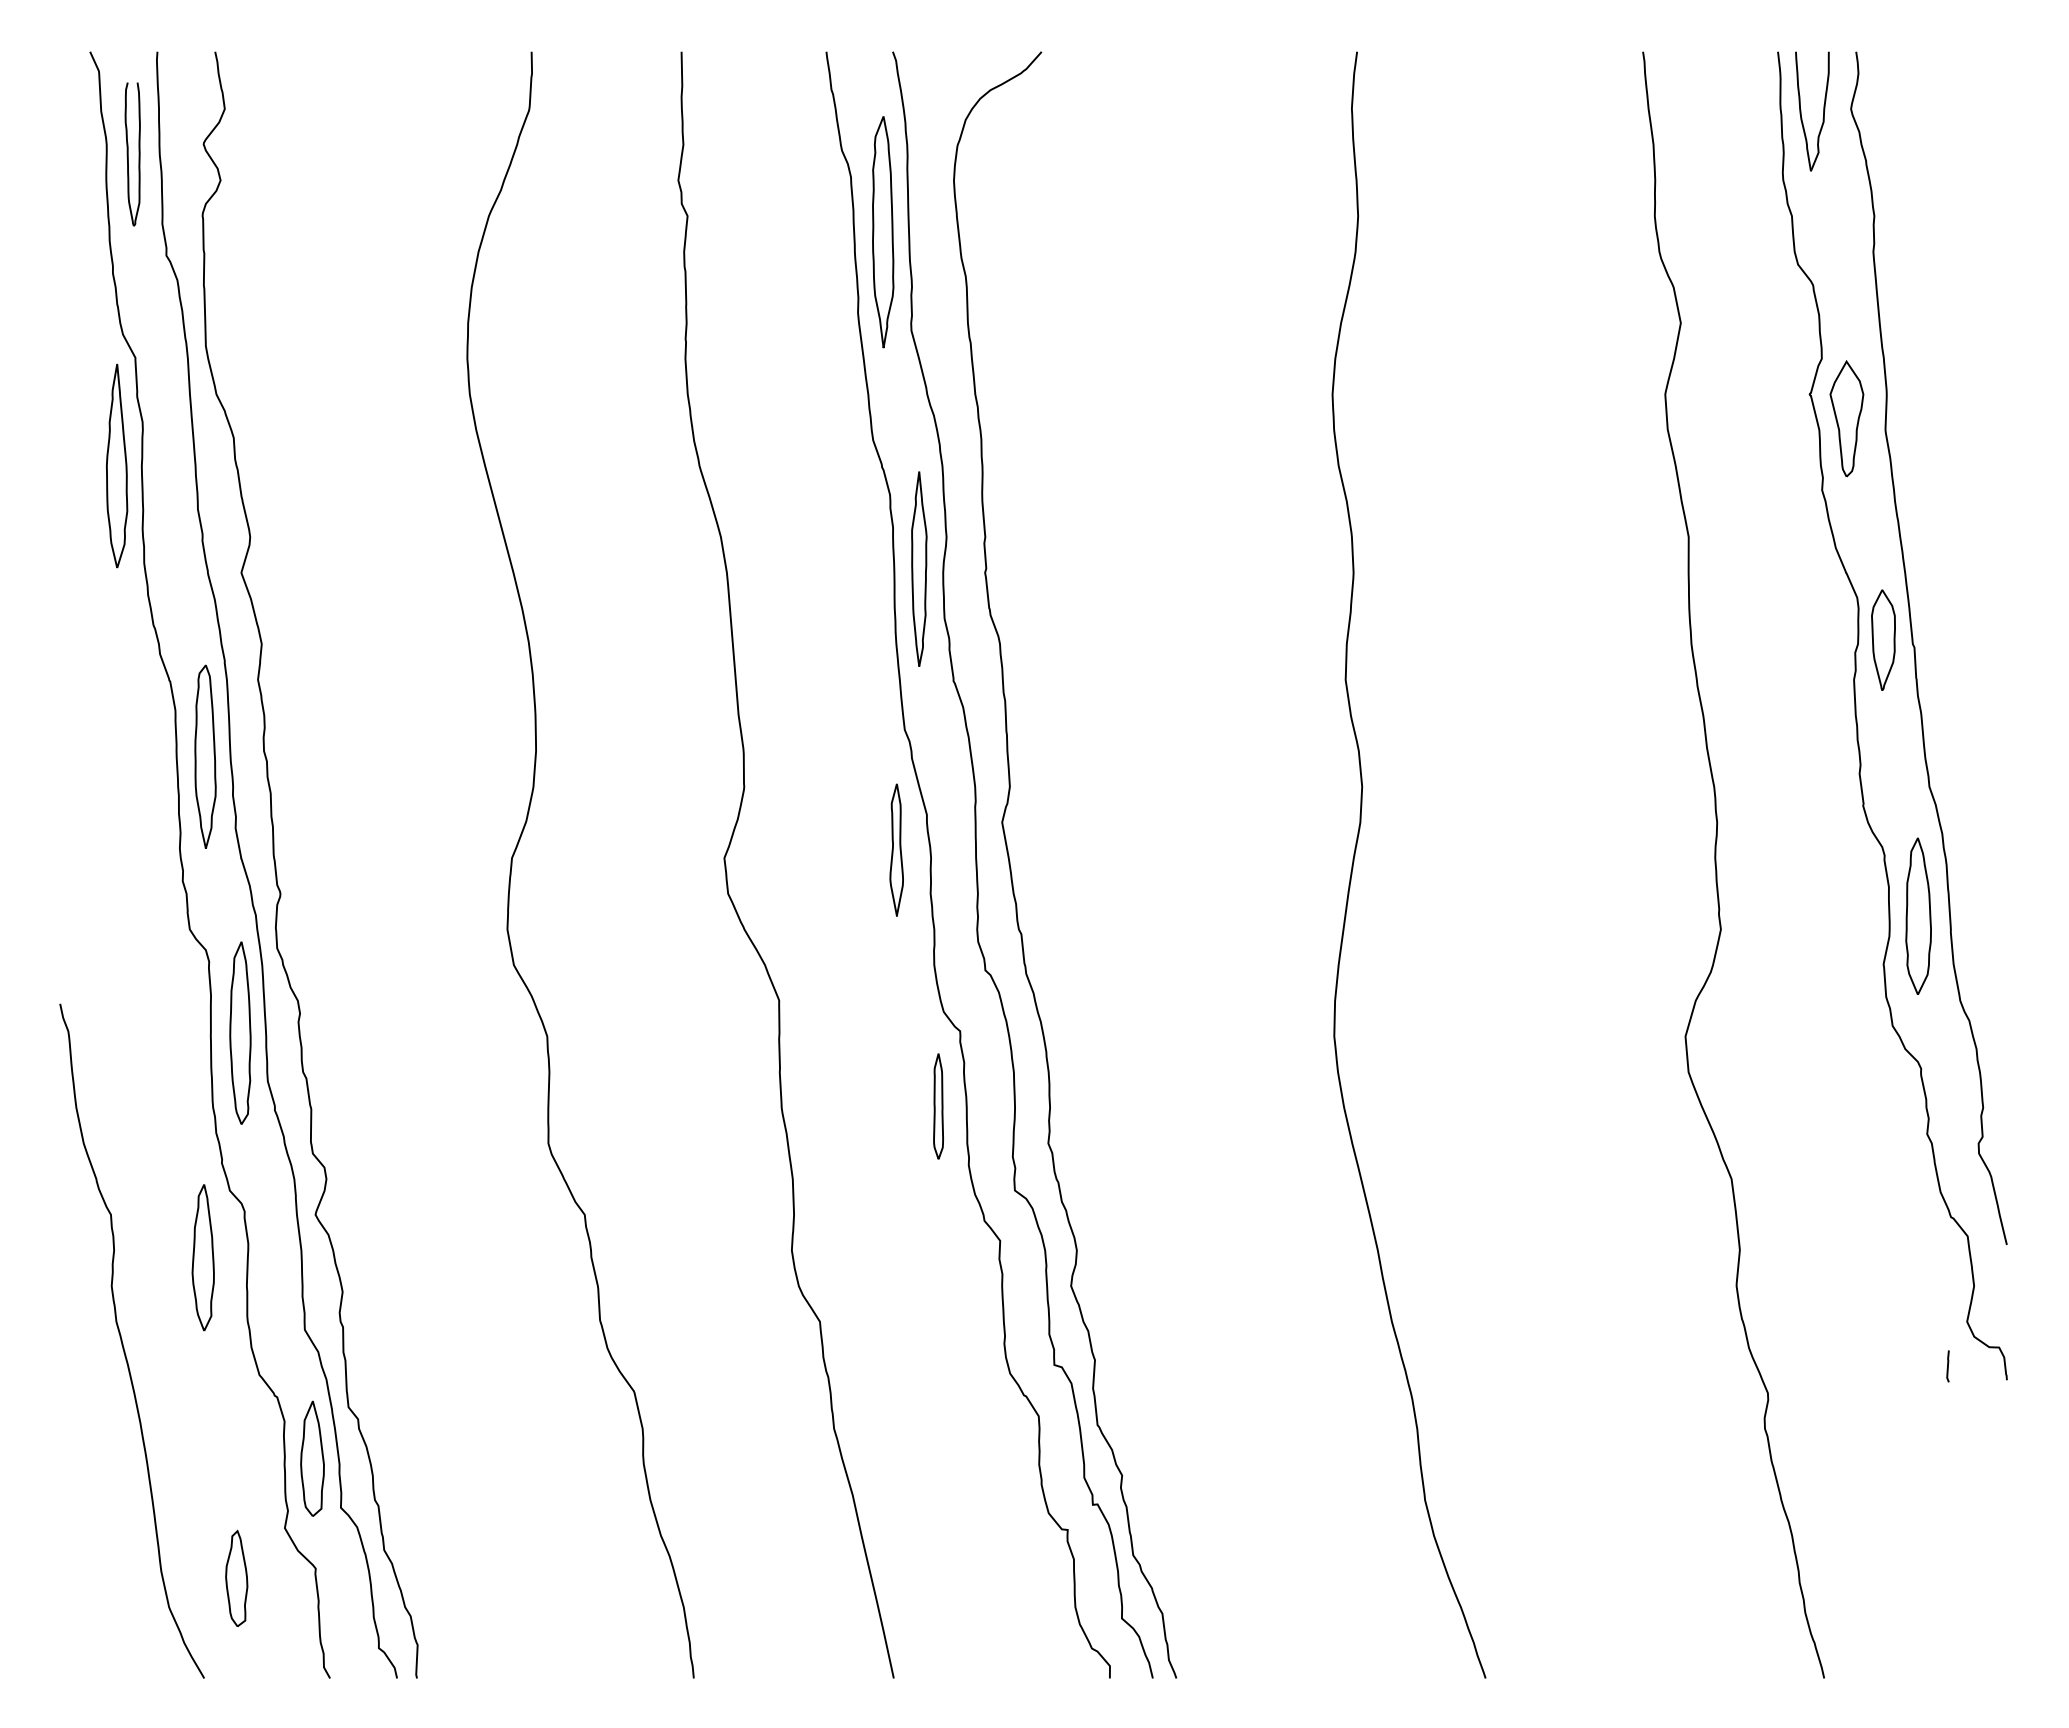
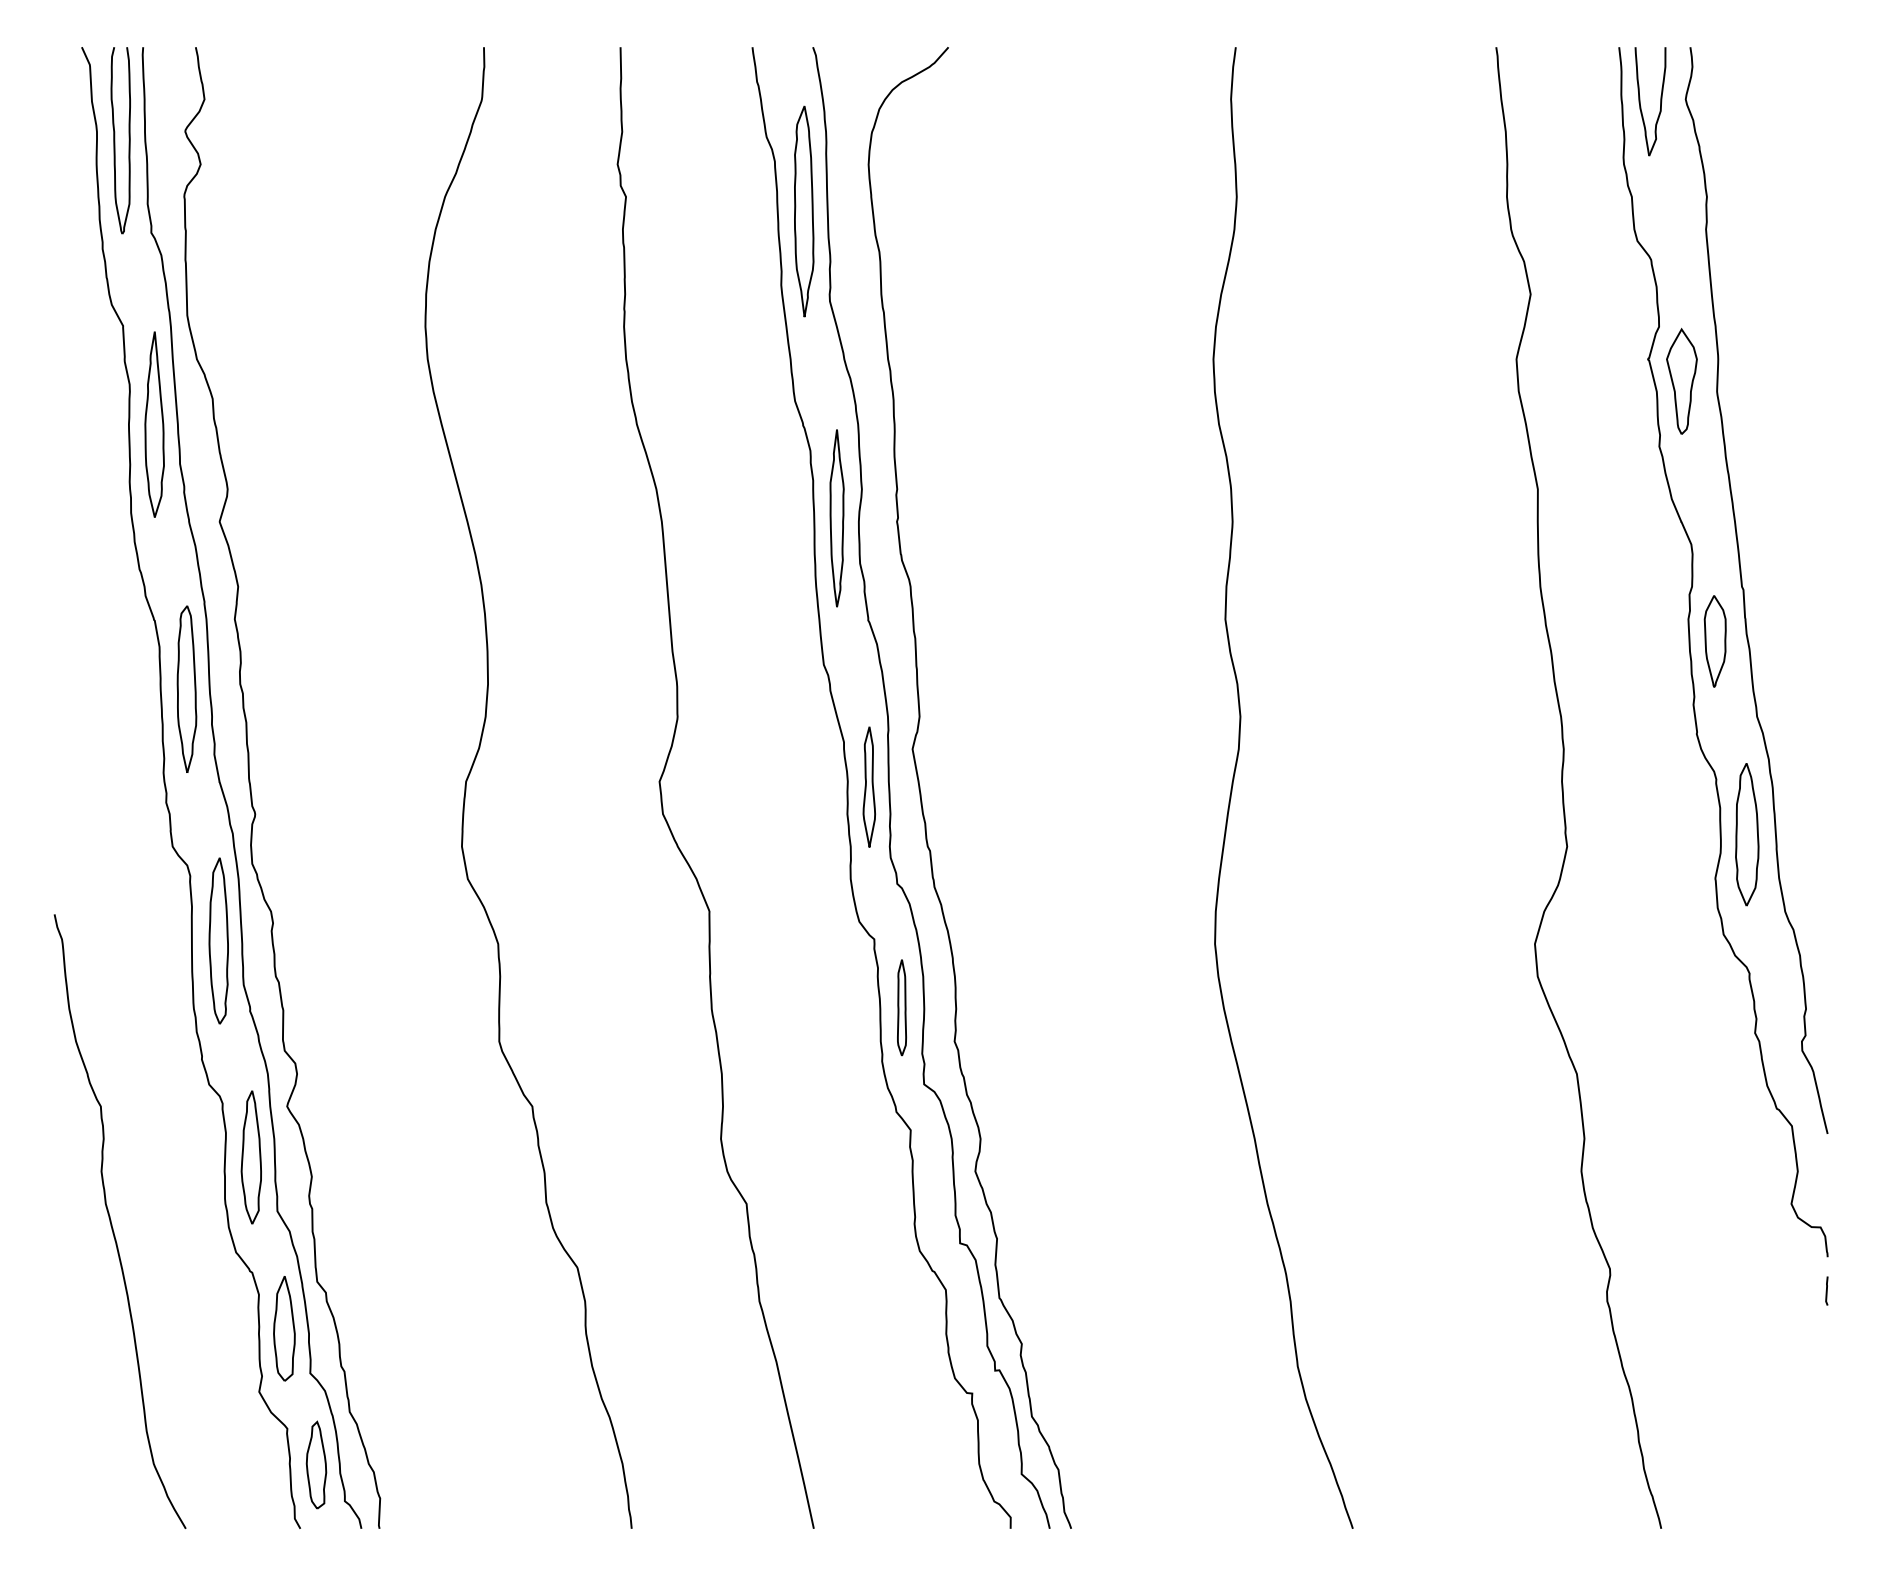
part: (132, 154) -> (120, 140), size x1.43
part: (117, 465) -> (155, 424), moved
part: (1883, 639) -> (1715, 640), moved
part: (896, 849) -> (869, 786), moved
part: (938, 1106) -> (901, 1007), moved
part: (202, 1257) -> (250, 1157), moved
line: (1947, 1366) -> (1826, 1291), moved
part: (236, 1577) -> (316, 1464), moved

